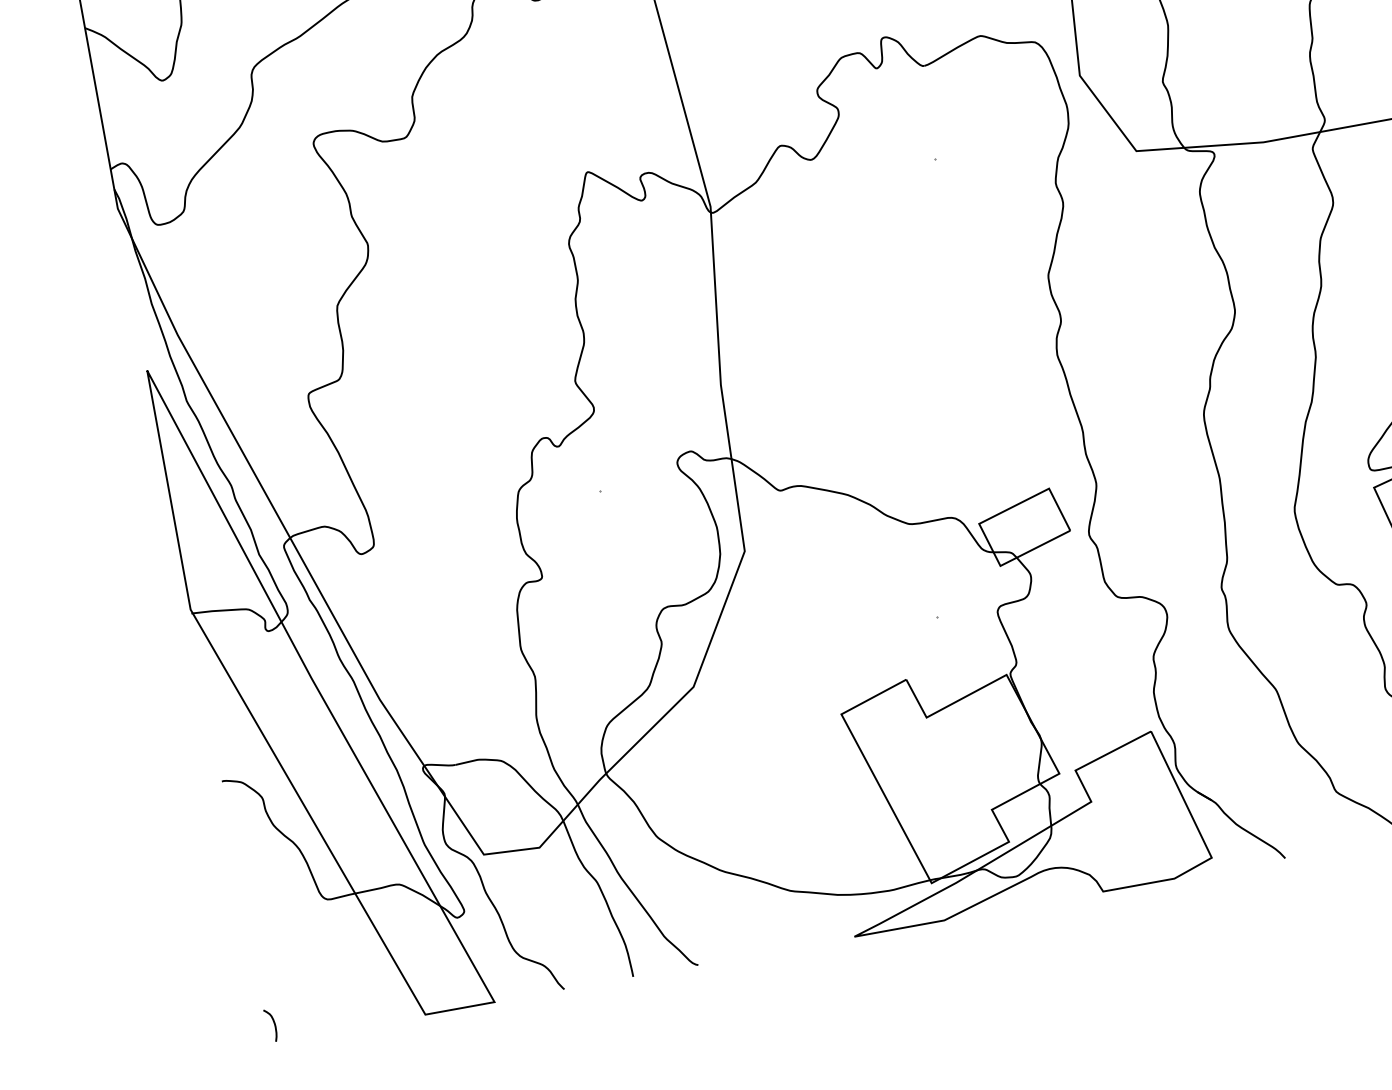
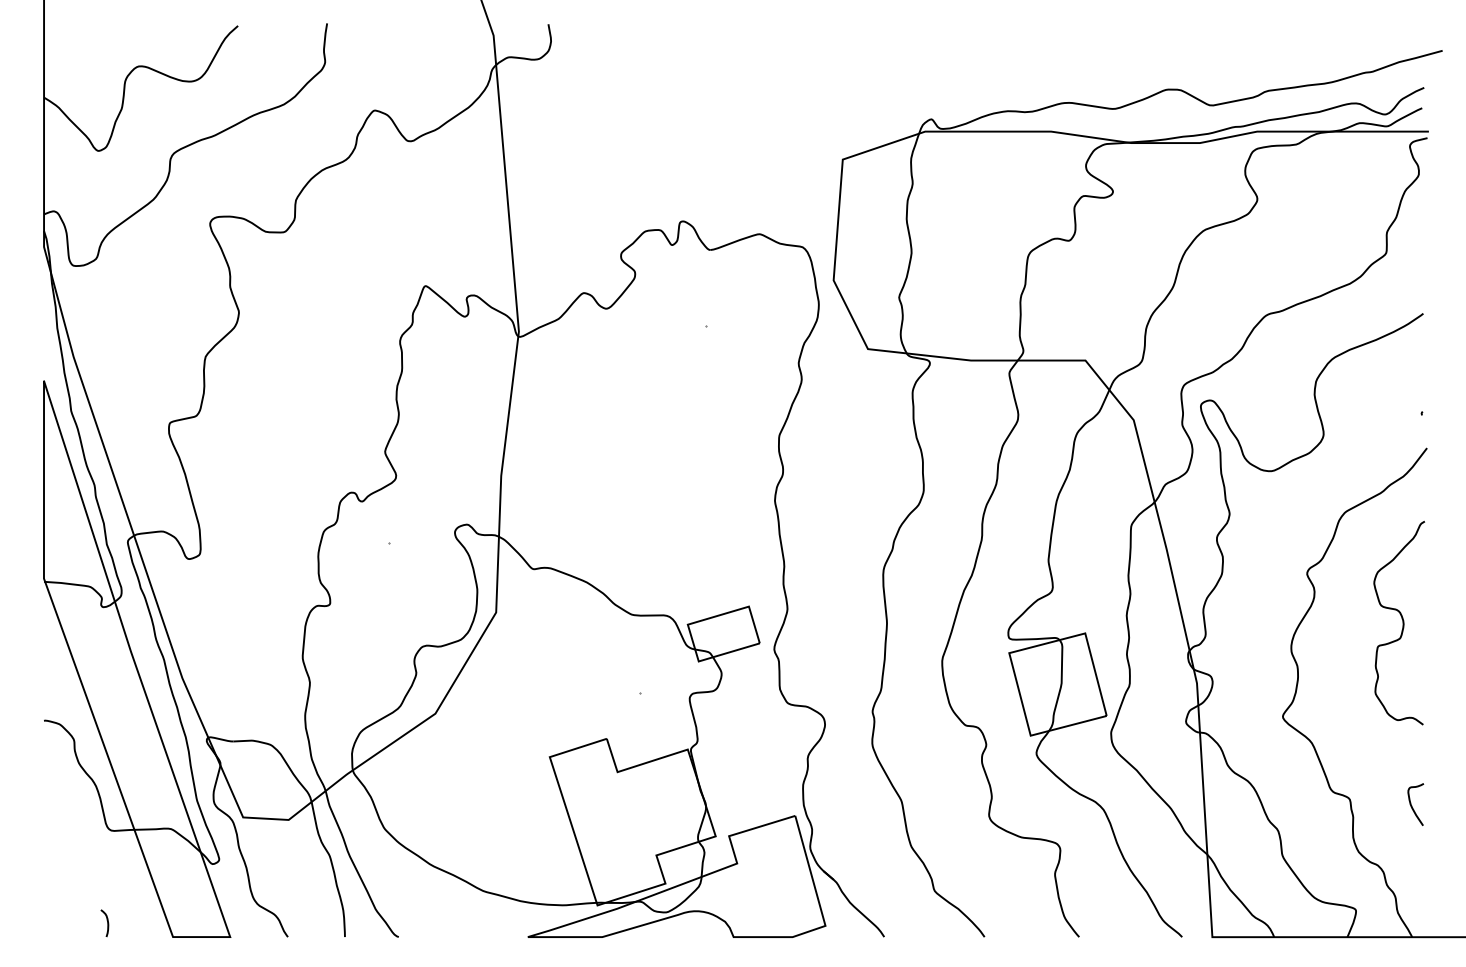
curve: (274, 1025) -> (107, 923), moved

